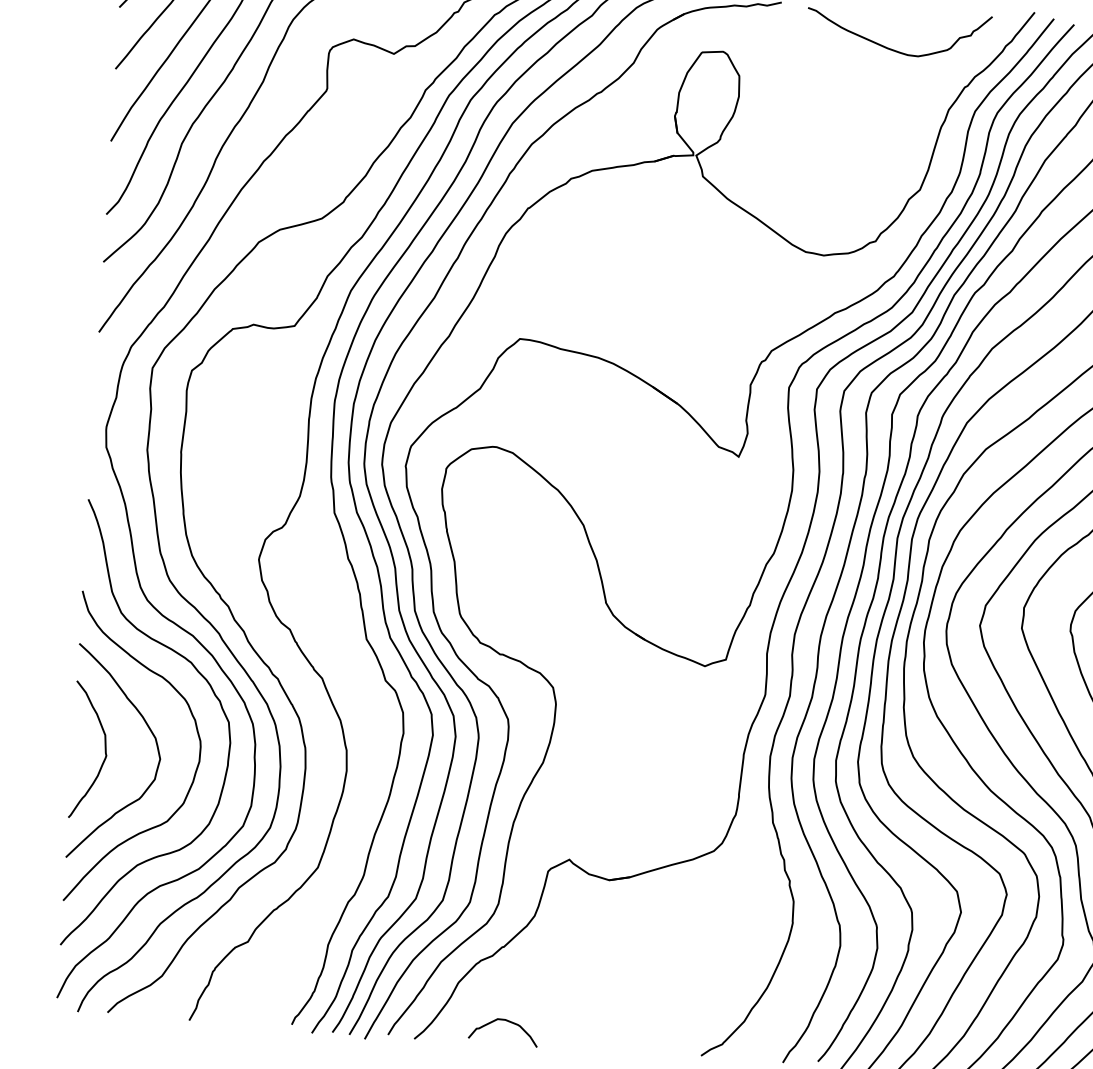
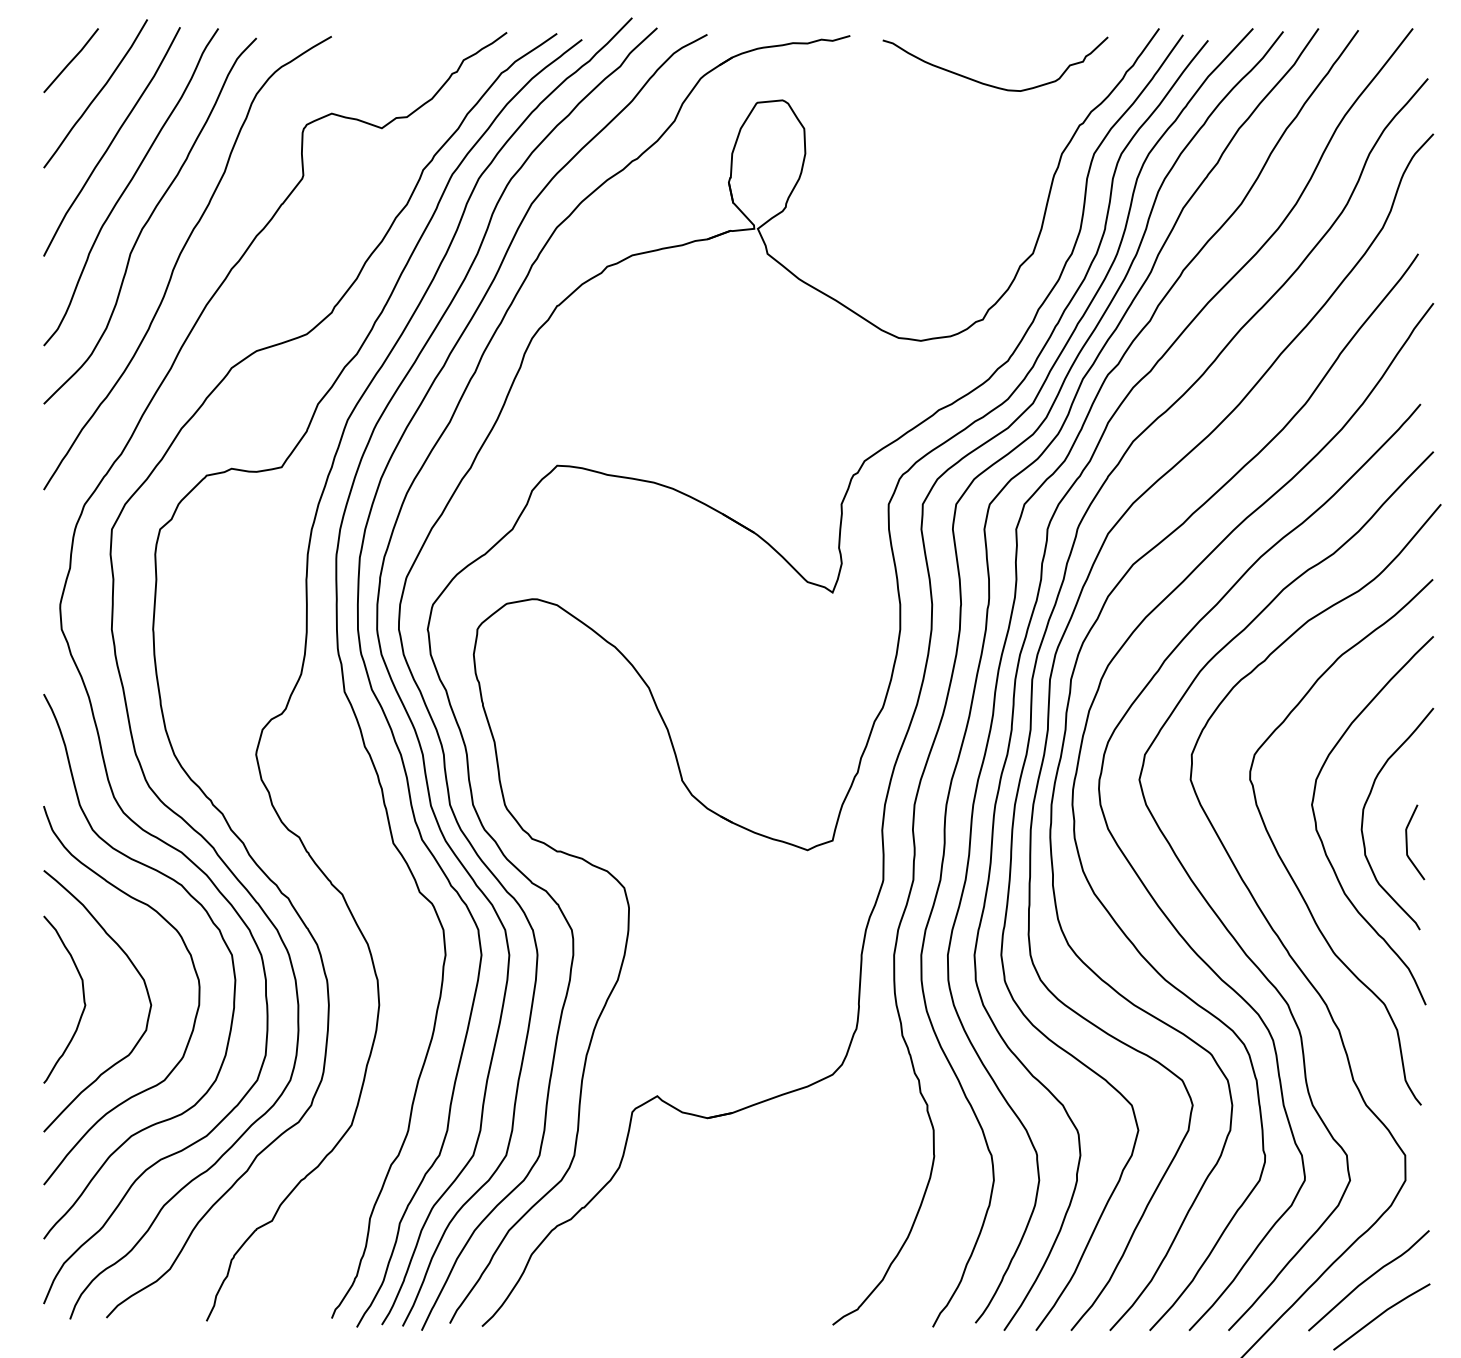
curve: (507, 1021) -> (594, 1298), removed

